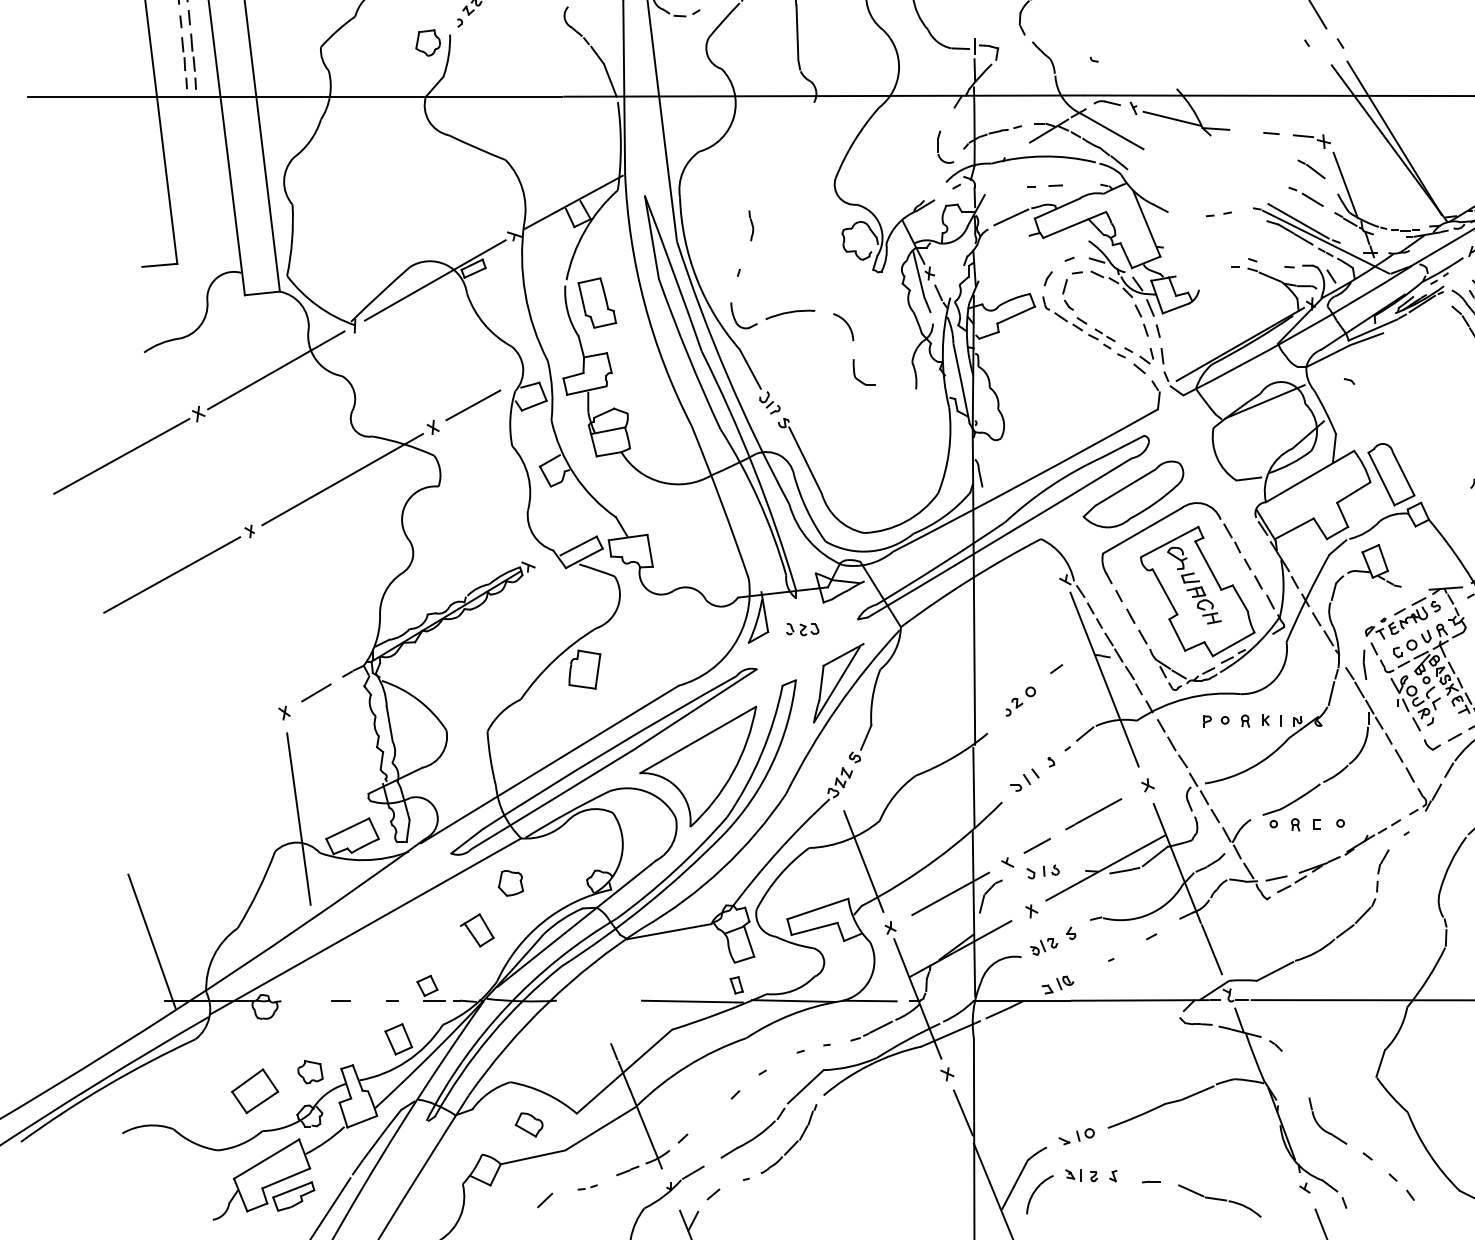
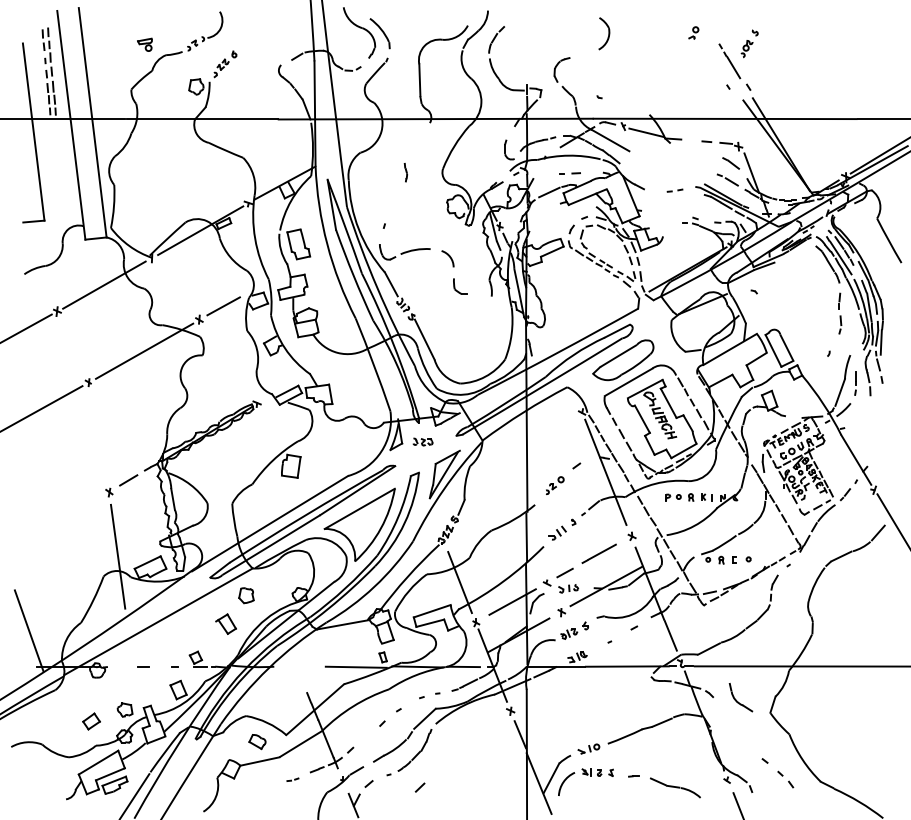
part: (750, 225) -> (405, 172), moved
part: (254, 1091) -> (91, 721), size x0.6
part: (1327, 1120) -> (740, 697), moved
line: (544, 1200) -> (419, 787), moved

